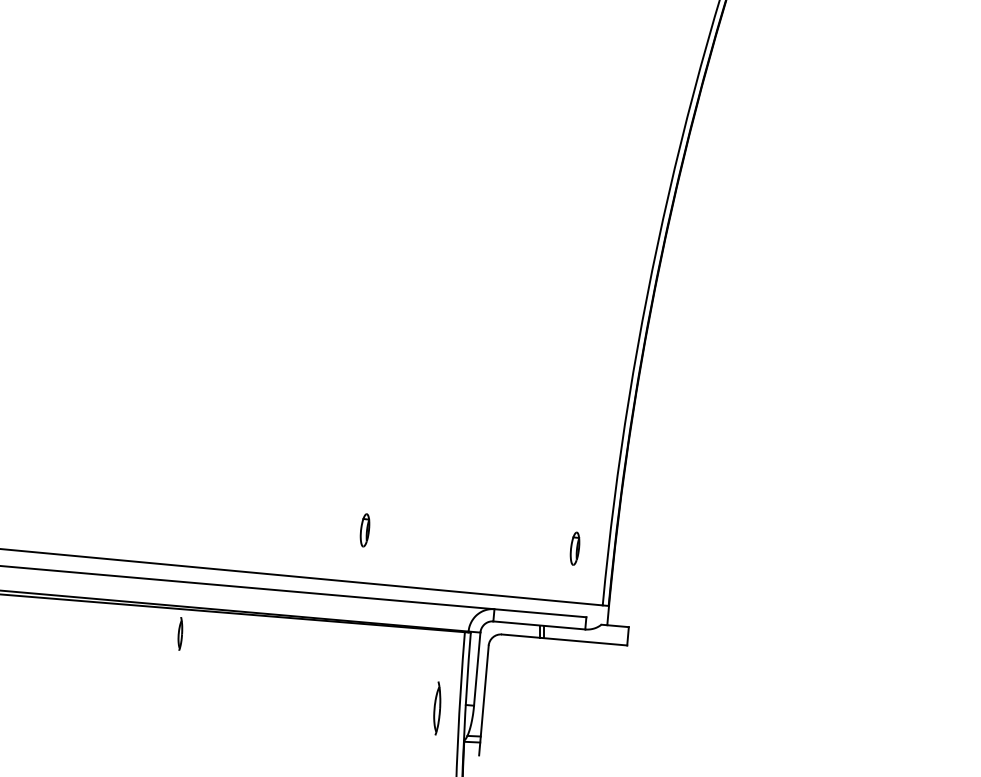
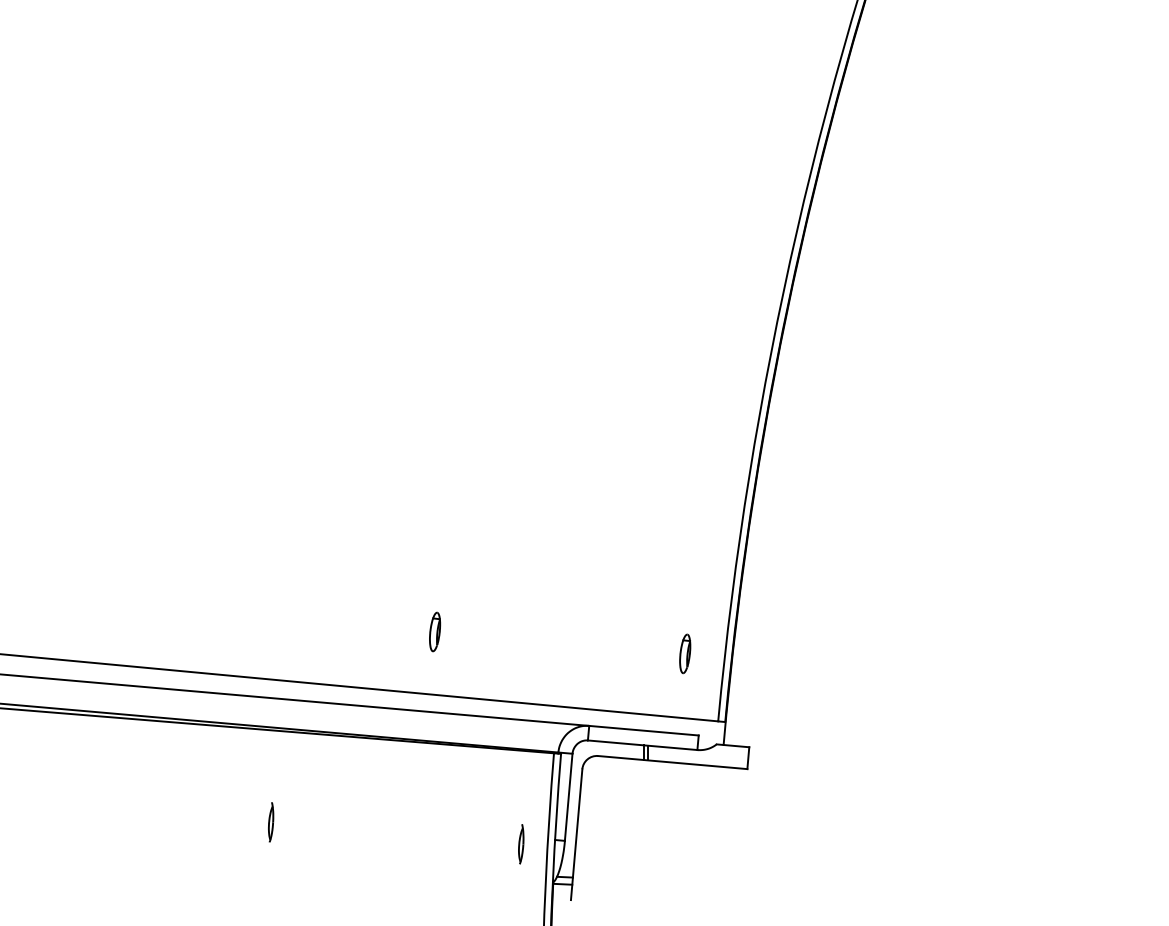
part: (180, 634) -> (271, 822), moved
part: (437, 708) -> (521, 844), size x0.62

